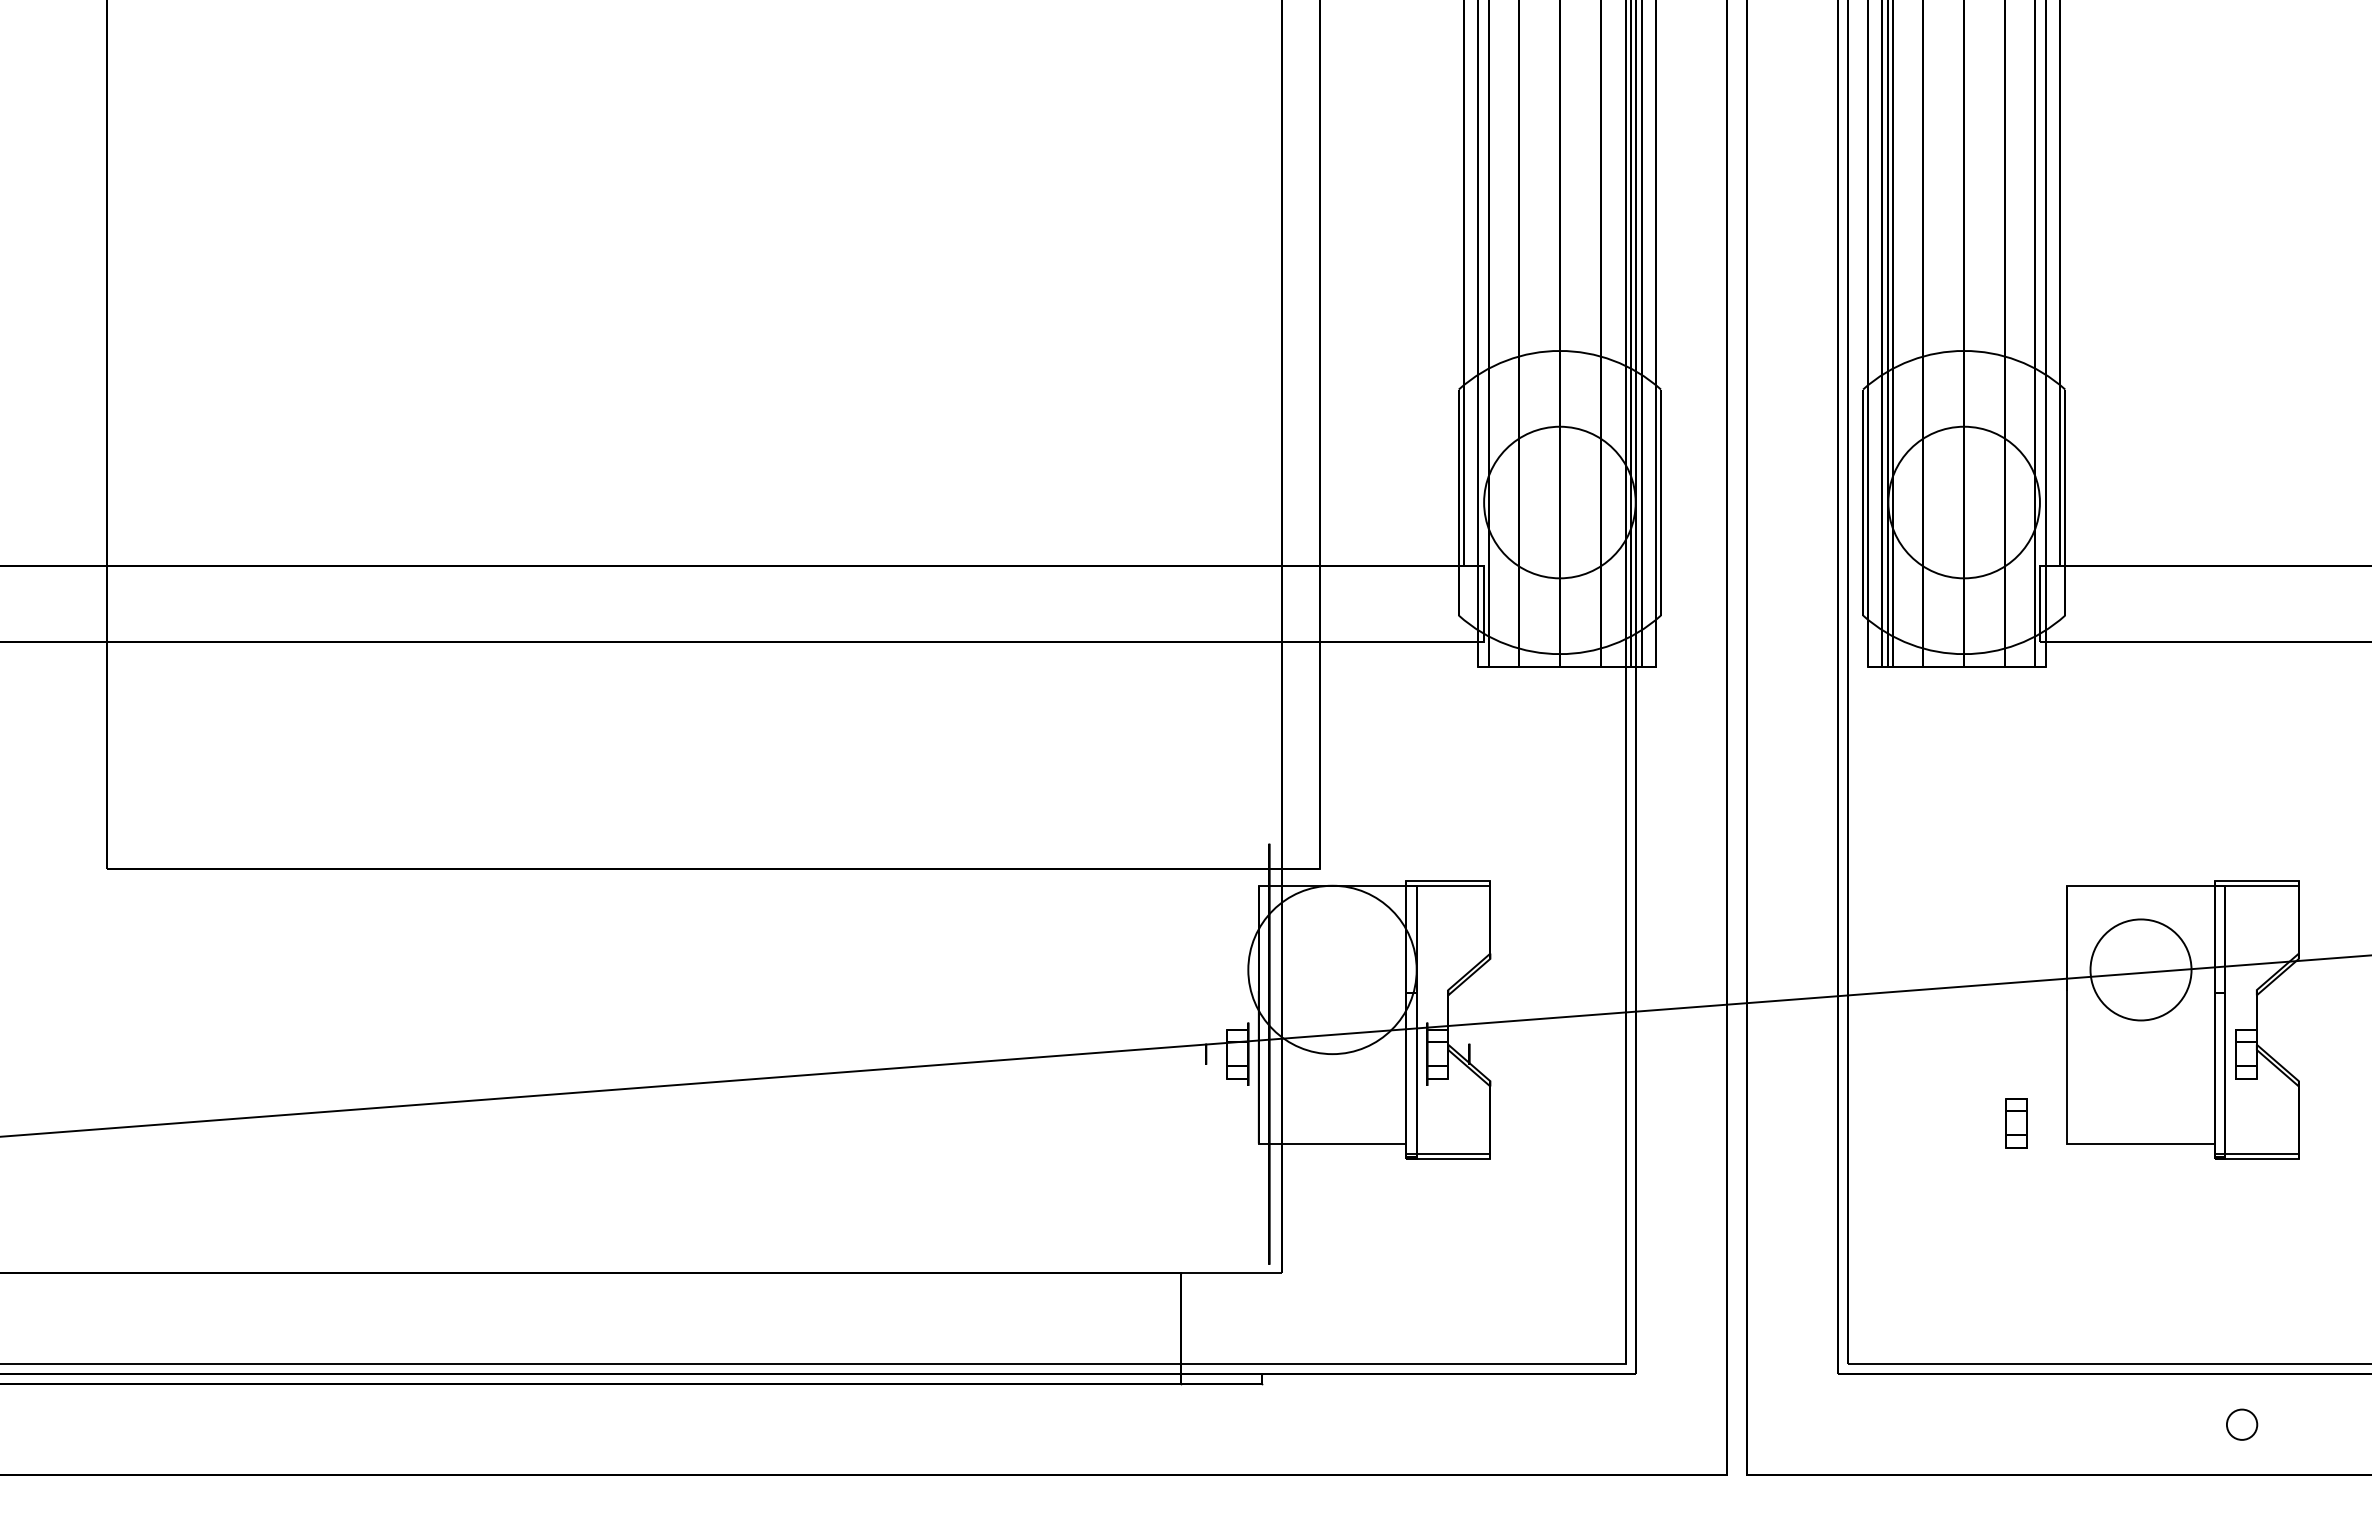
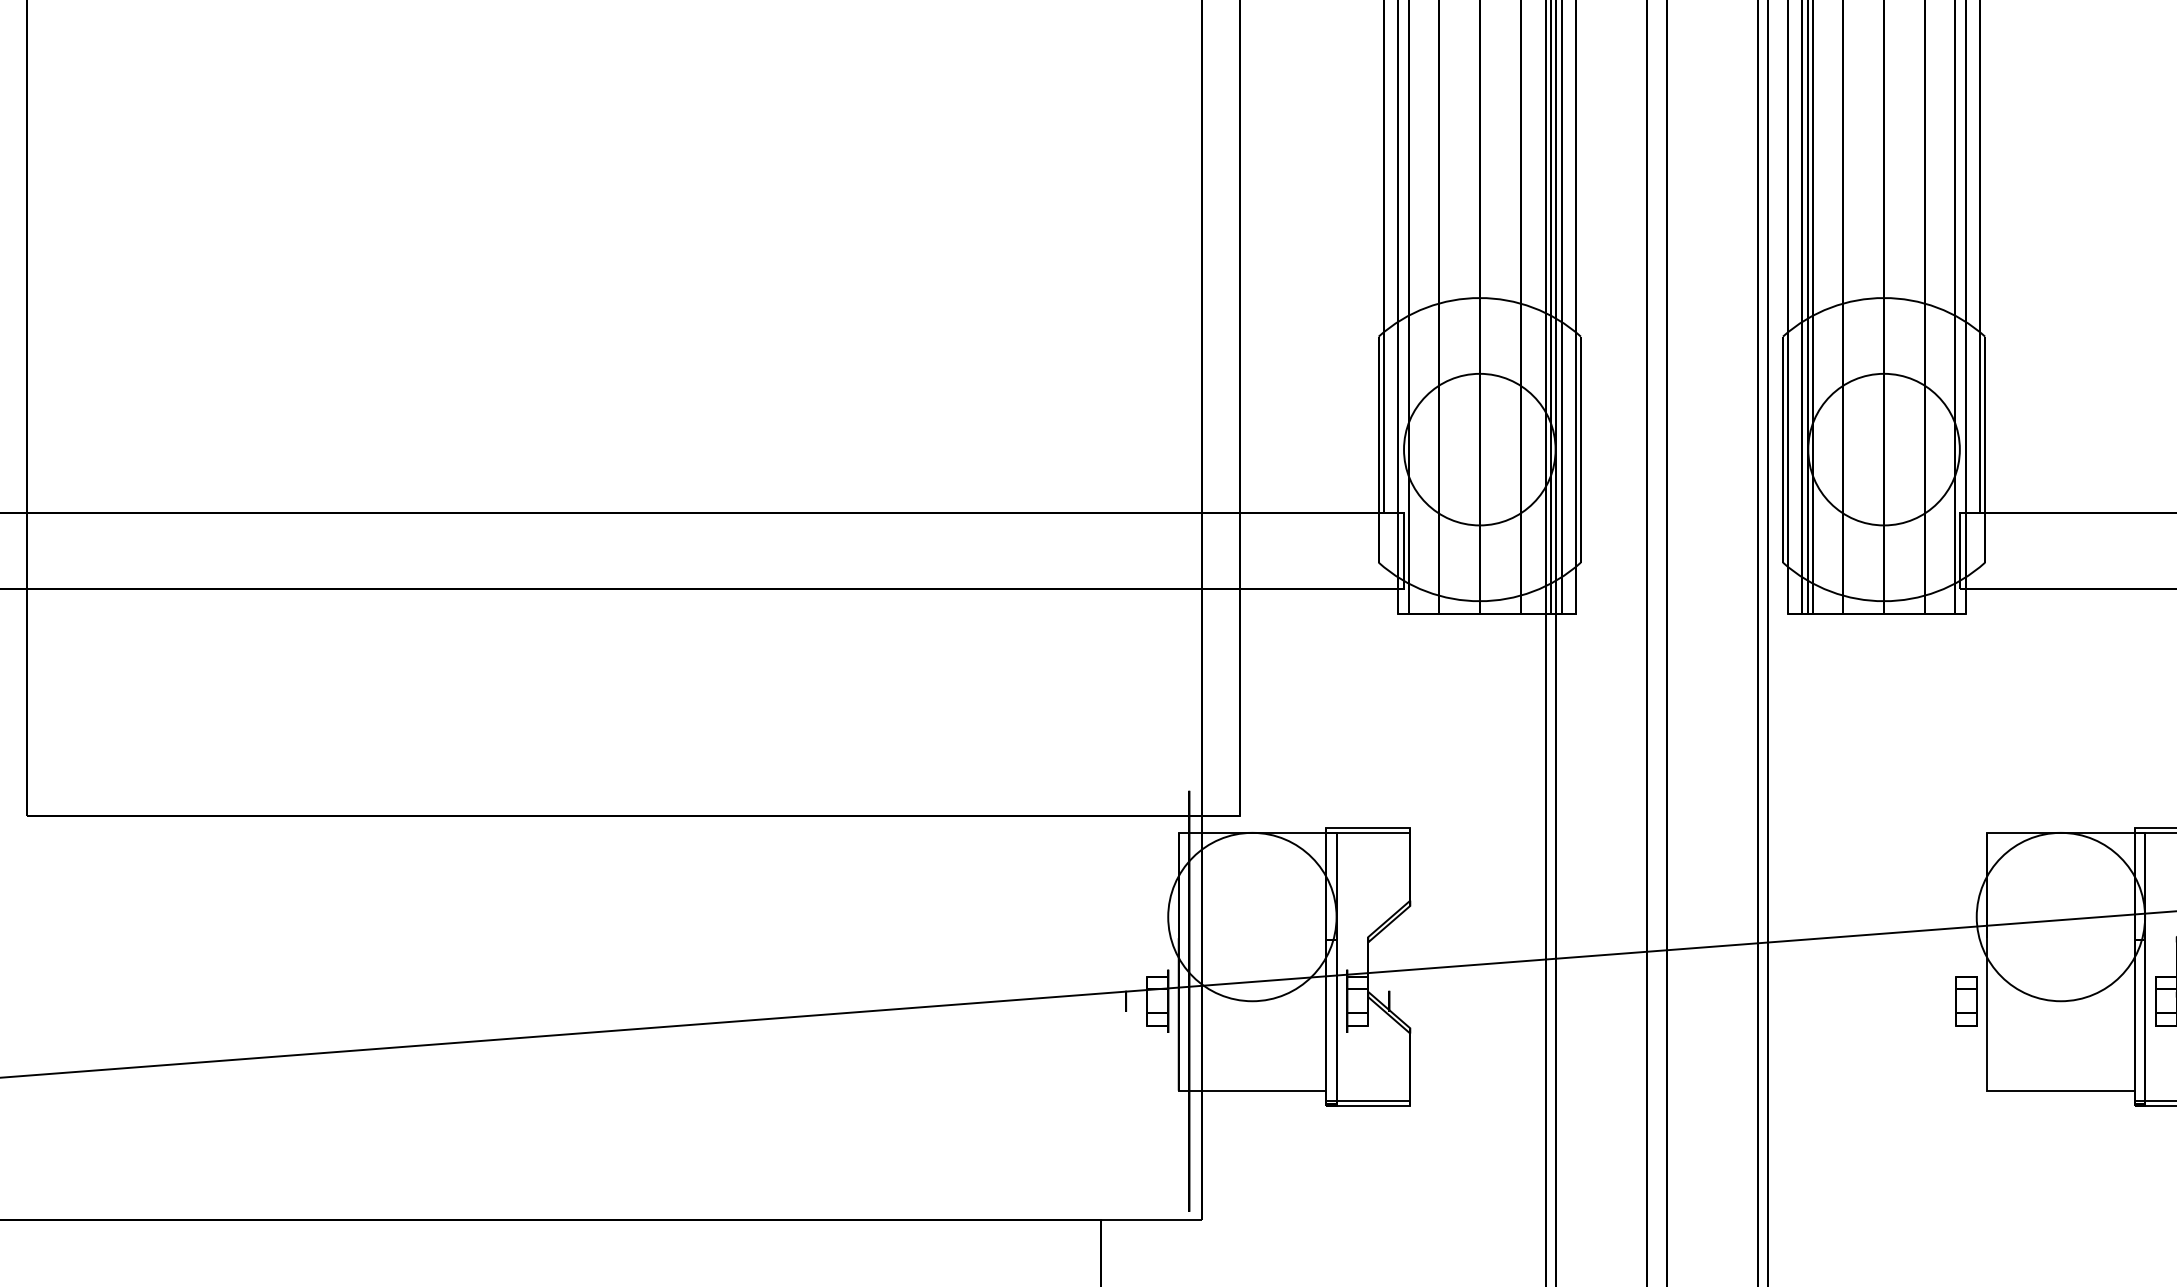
circle: (2140, 969) -> (2060, 916), size x1.67
part: (2016, 1123) -> (1966, 1001), moved

